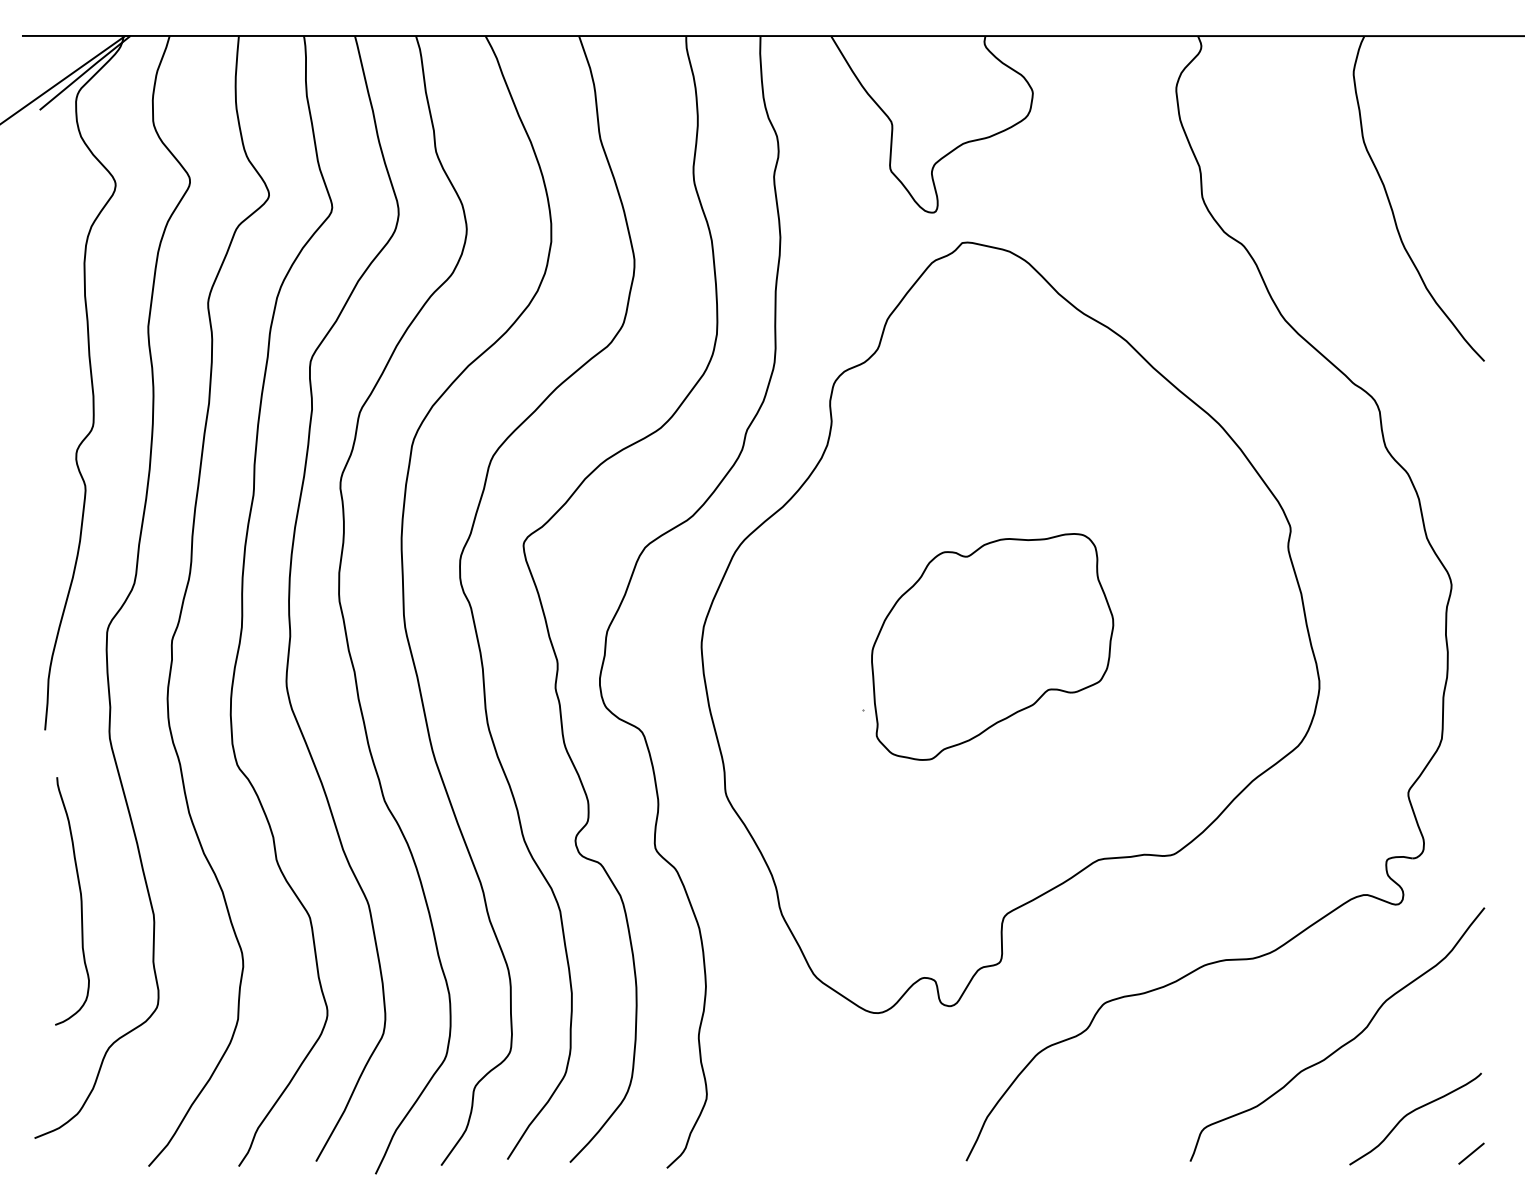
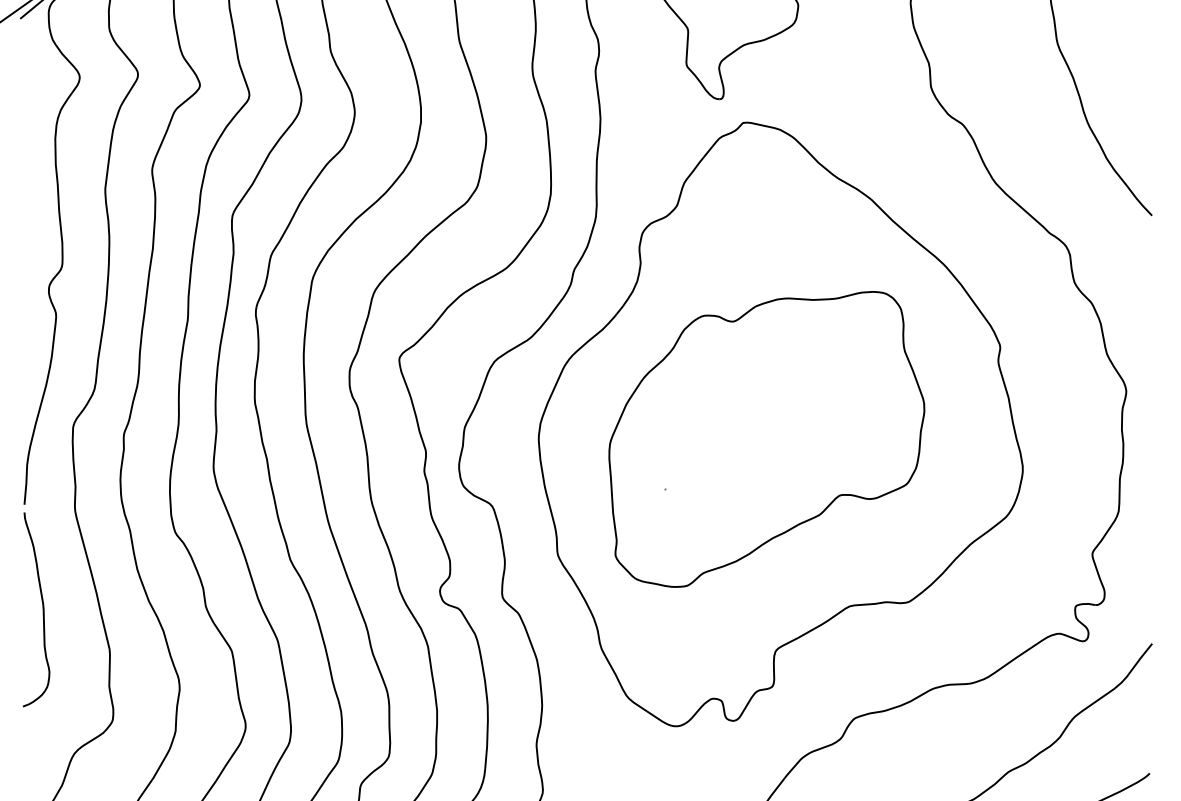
part: (992, 646) -> (766, 439), size x1.67
curve: (80, 901) -> (42, 609), moved

